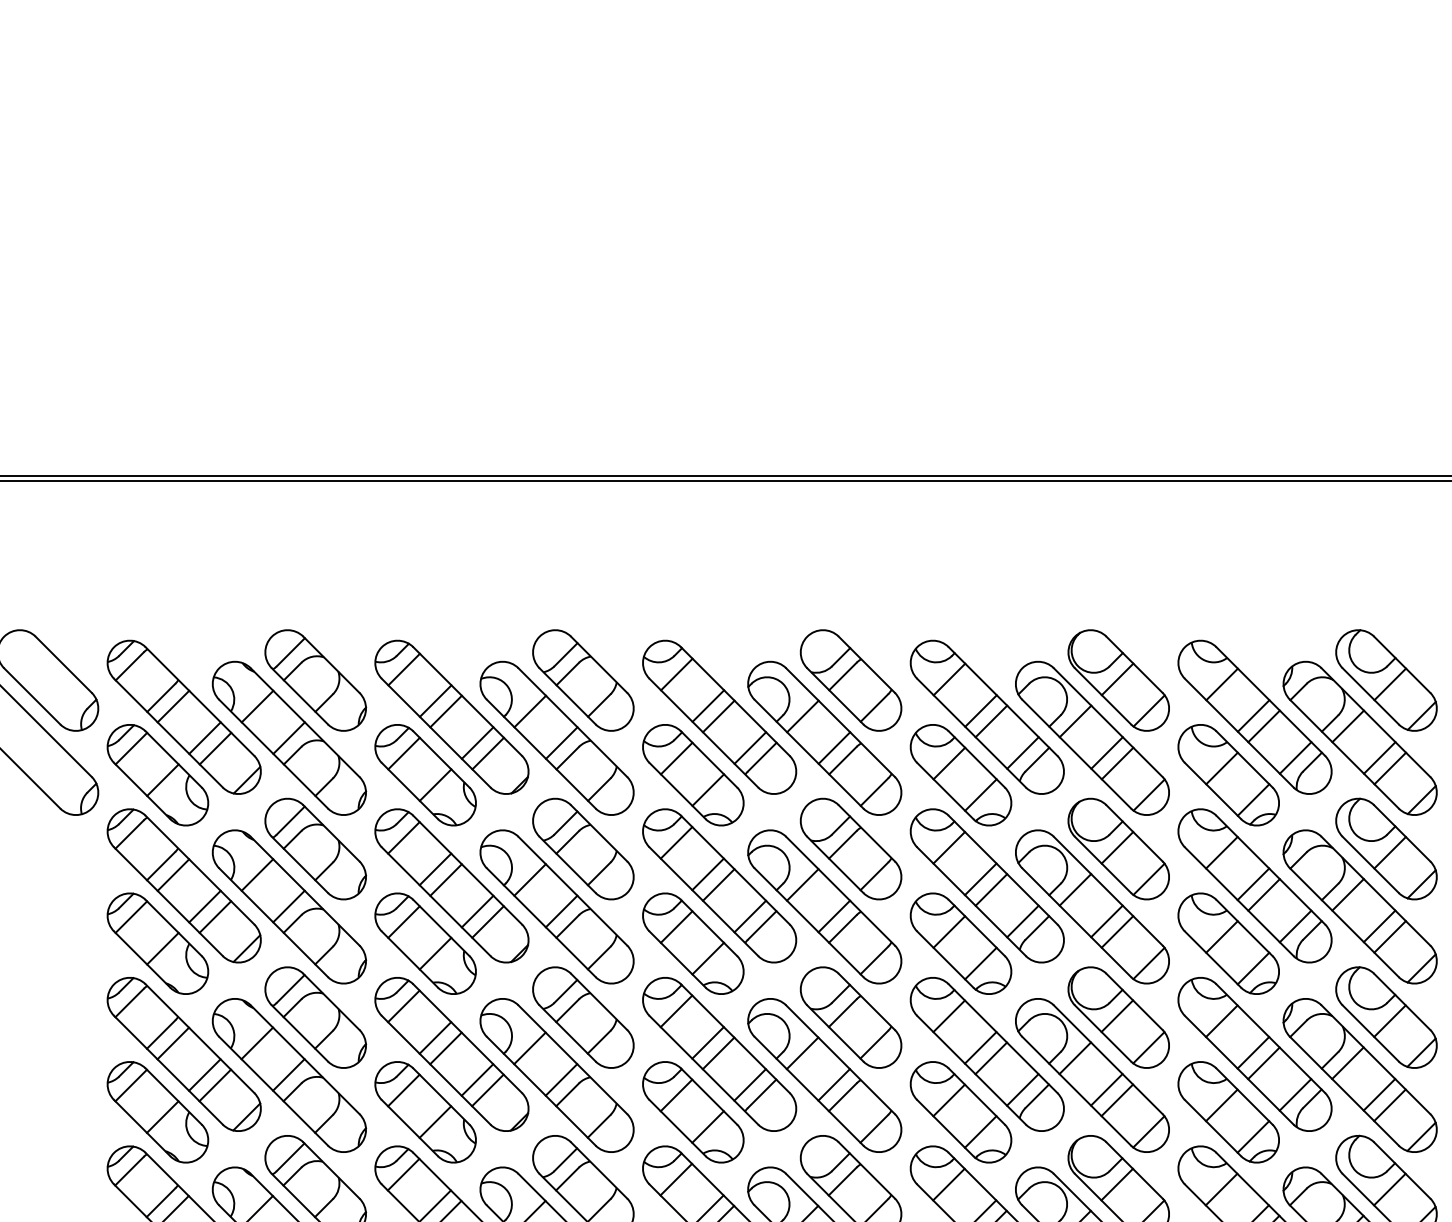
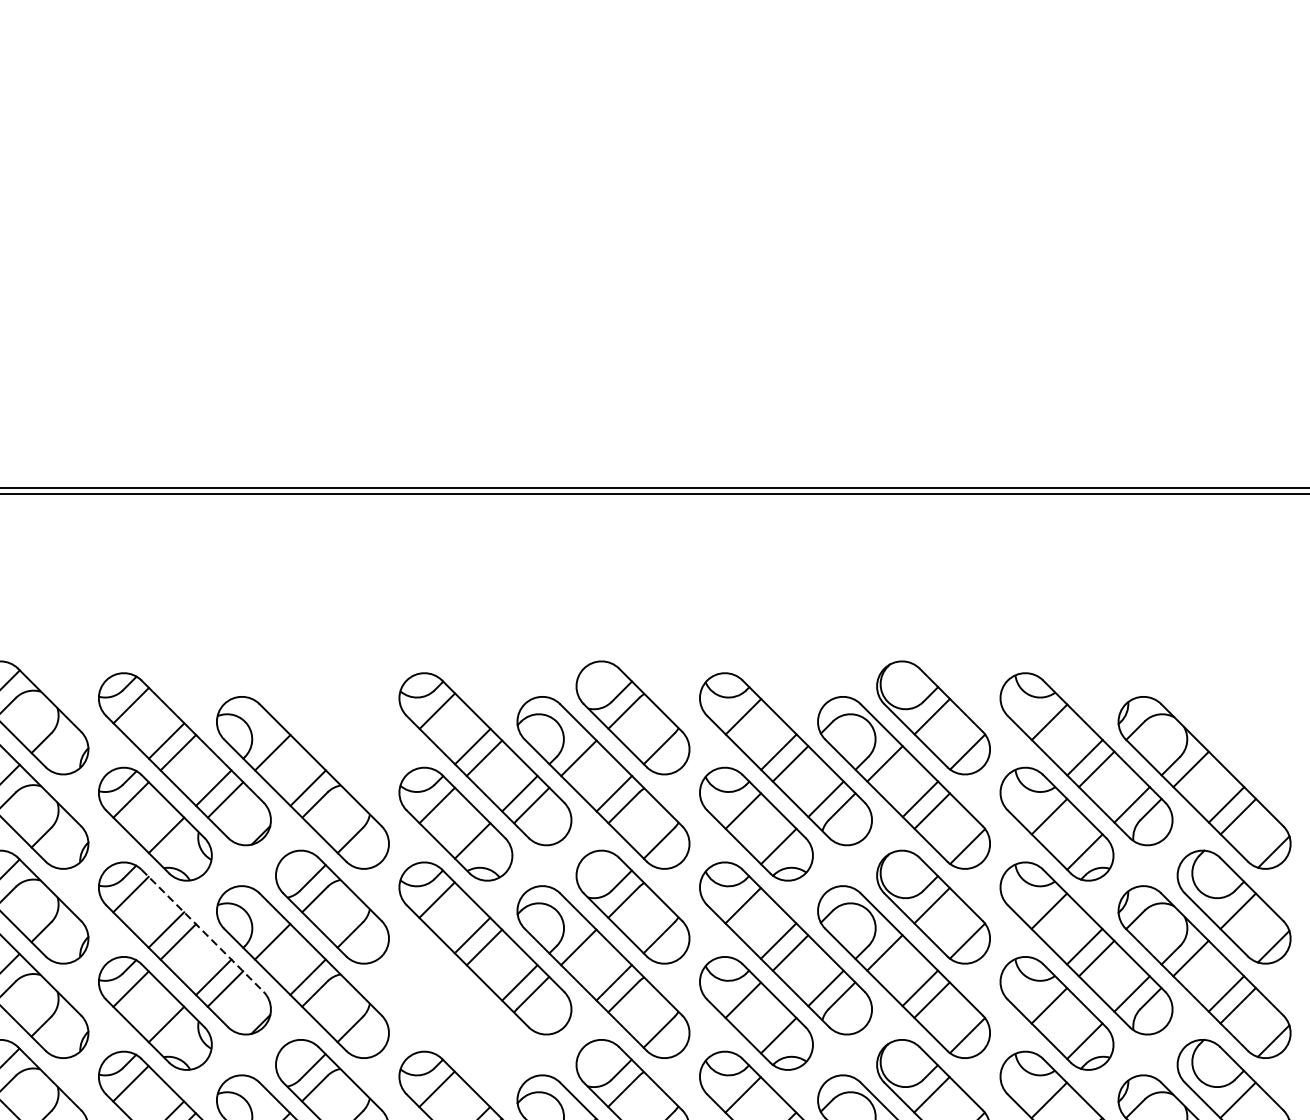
part: (583, 680) -> (332, 717), removed
part: (1386, 680) -> (1234, 717), removed
line: (467, 870) -> (202, 931), solid -> dashed
part: (693, 943) -> (456, 1013), removed

